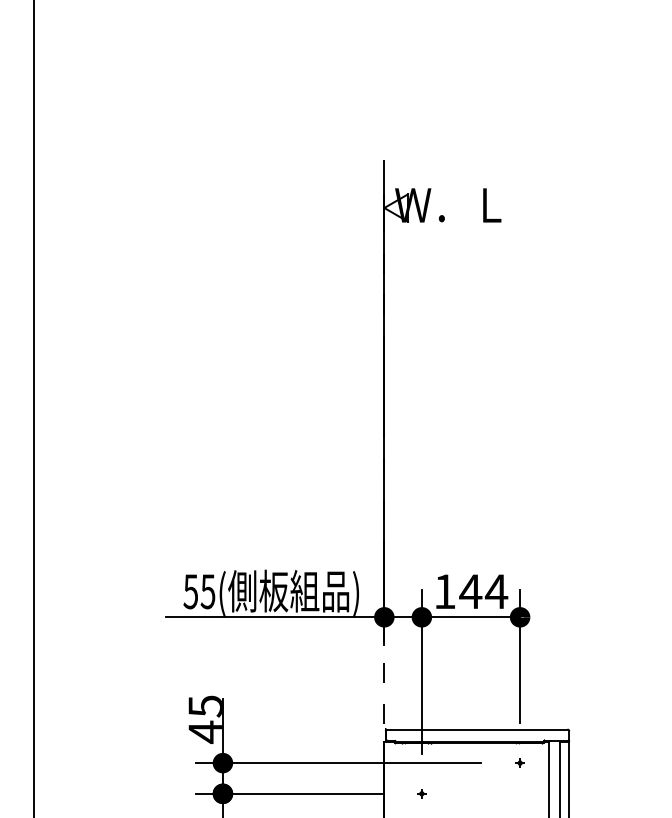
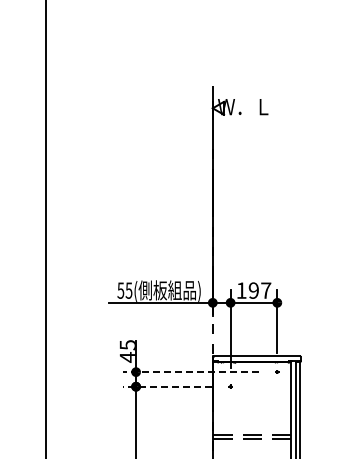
text: (482, 591) -> (259, 290), 144 -> 197
line: (337, 763) -> (190, 372), solid -> dashed
line: (289, 793) -> (167, 386), solid -> dashed

